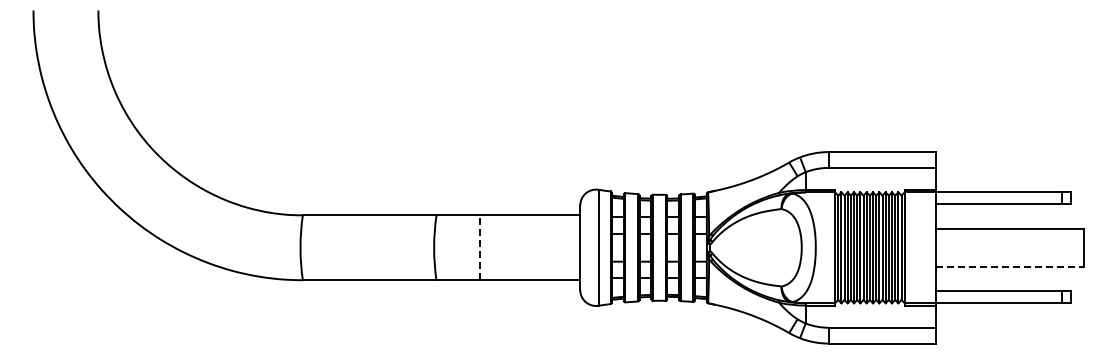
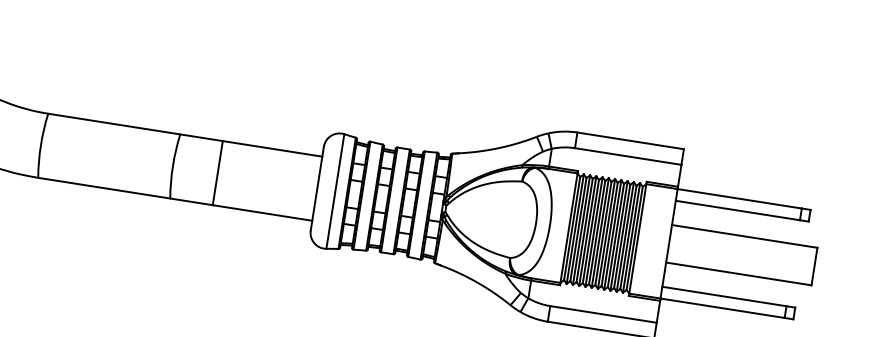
line: (479, 247) -> (217, 172), dashed -> solid
line: (1009, 266) -> (738, 273), dashed -> solid

